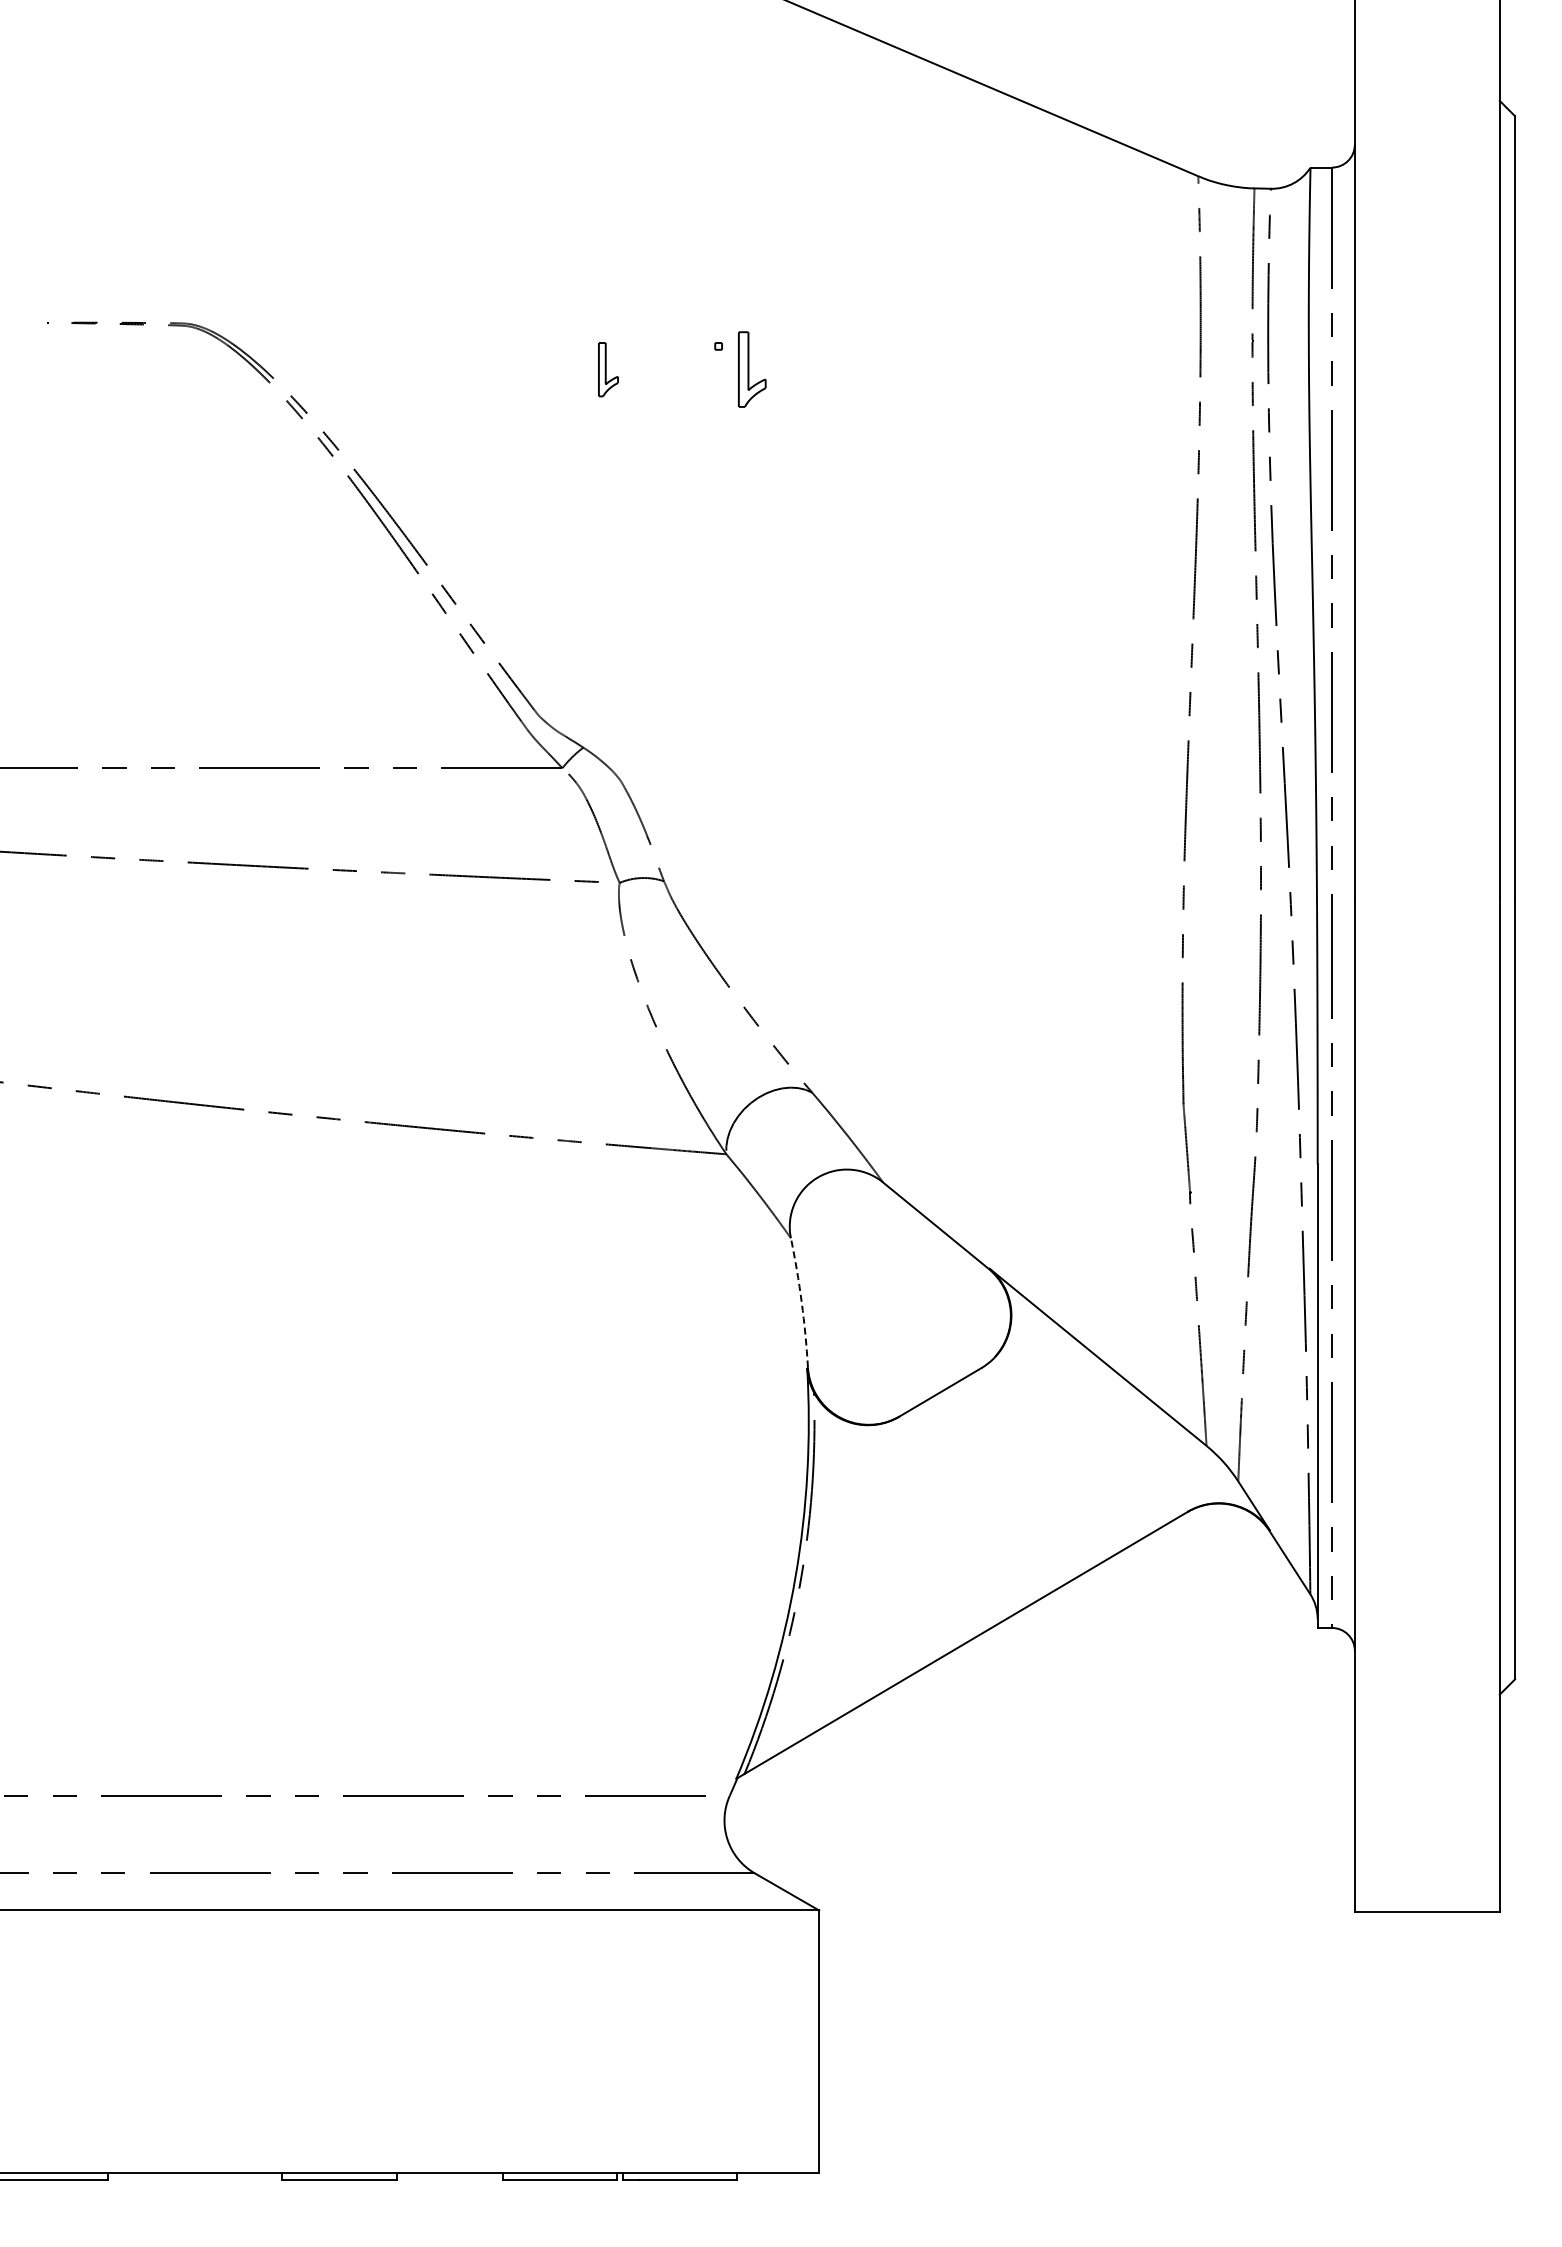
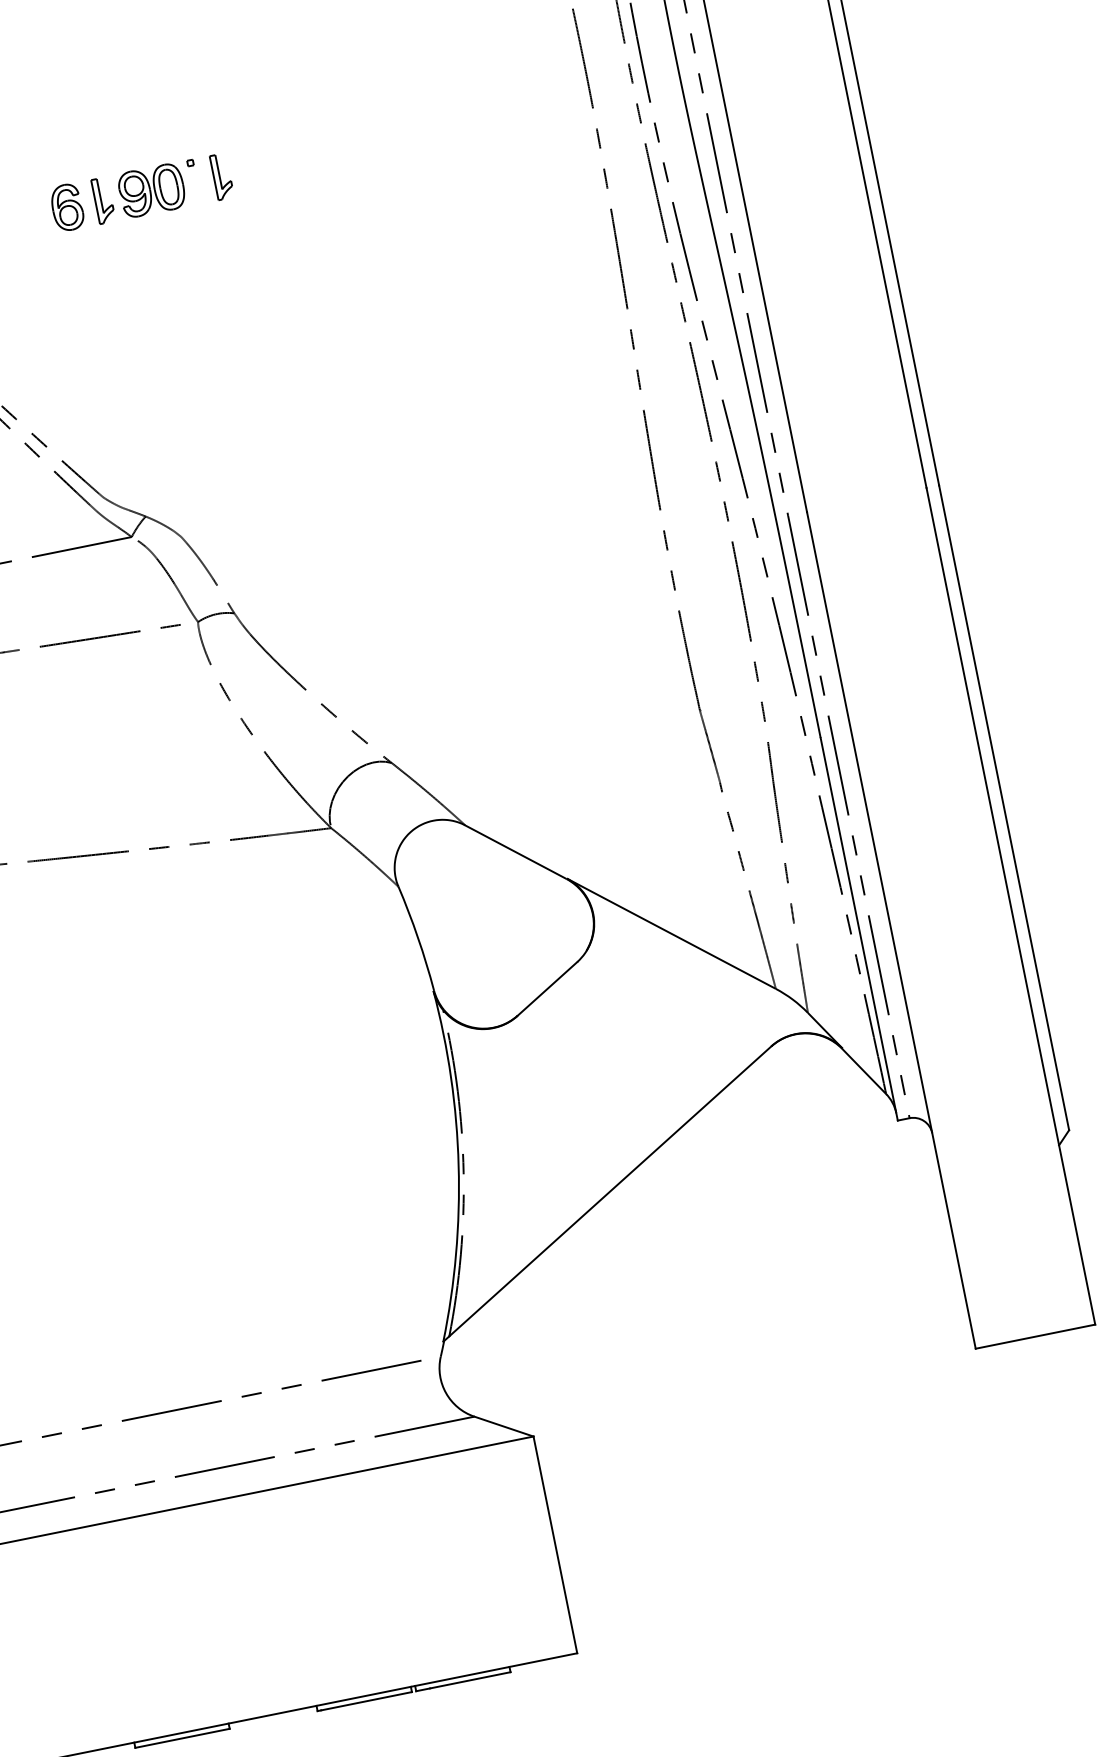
part: (564, 369) -> (67, 207), added
part: (666, 369) -> (151, 190), added
part: (751, 369) -> (221, 176), size x0.71
arc: (801, 1302) -> (417, 937), dashed -> solid

